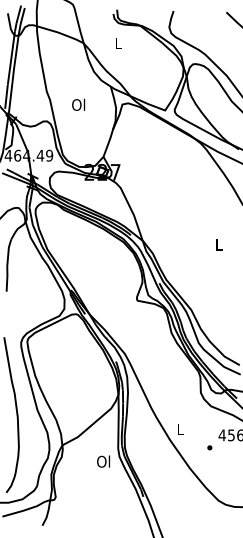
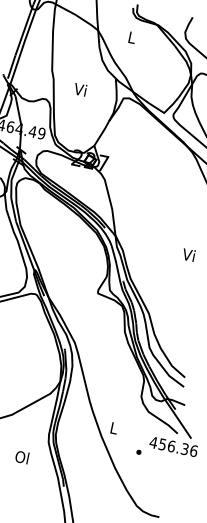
text: (78, 104) -> (80, 89), Ol -> Vi
text: (218, 244) -> (188, 255), L -> Vi
text: (103, 461) -> (22, 457), moved

